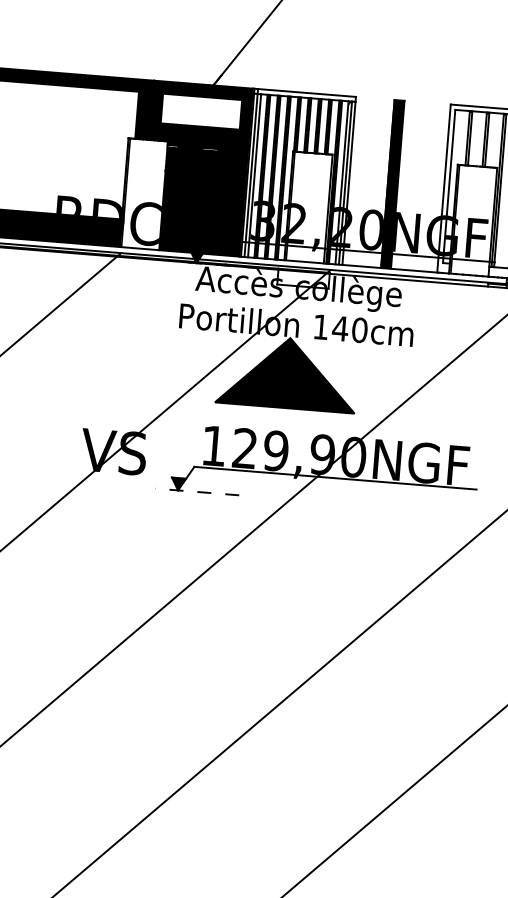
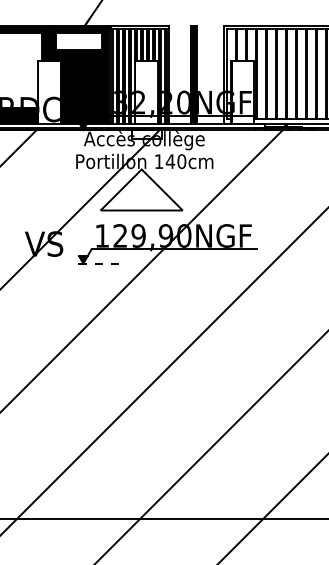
fill: (287, 372) -> (141, 189), removed

